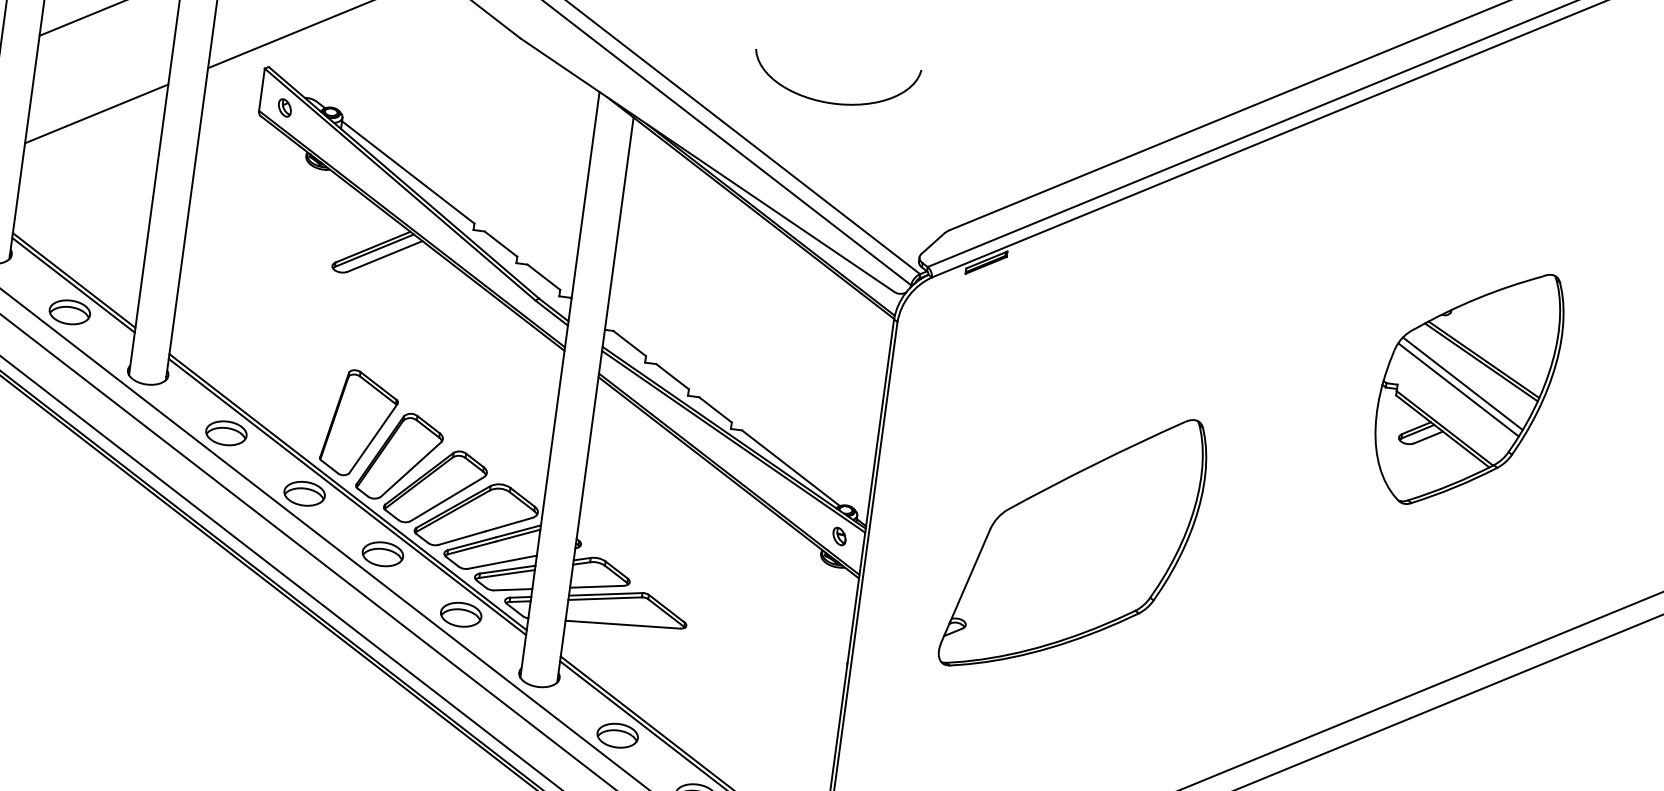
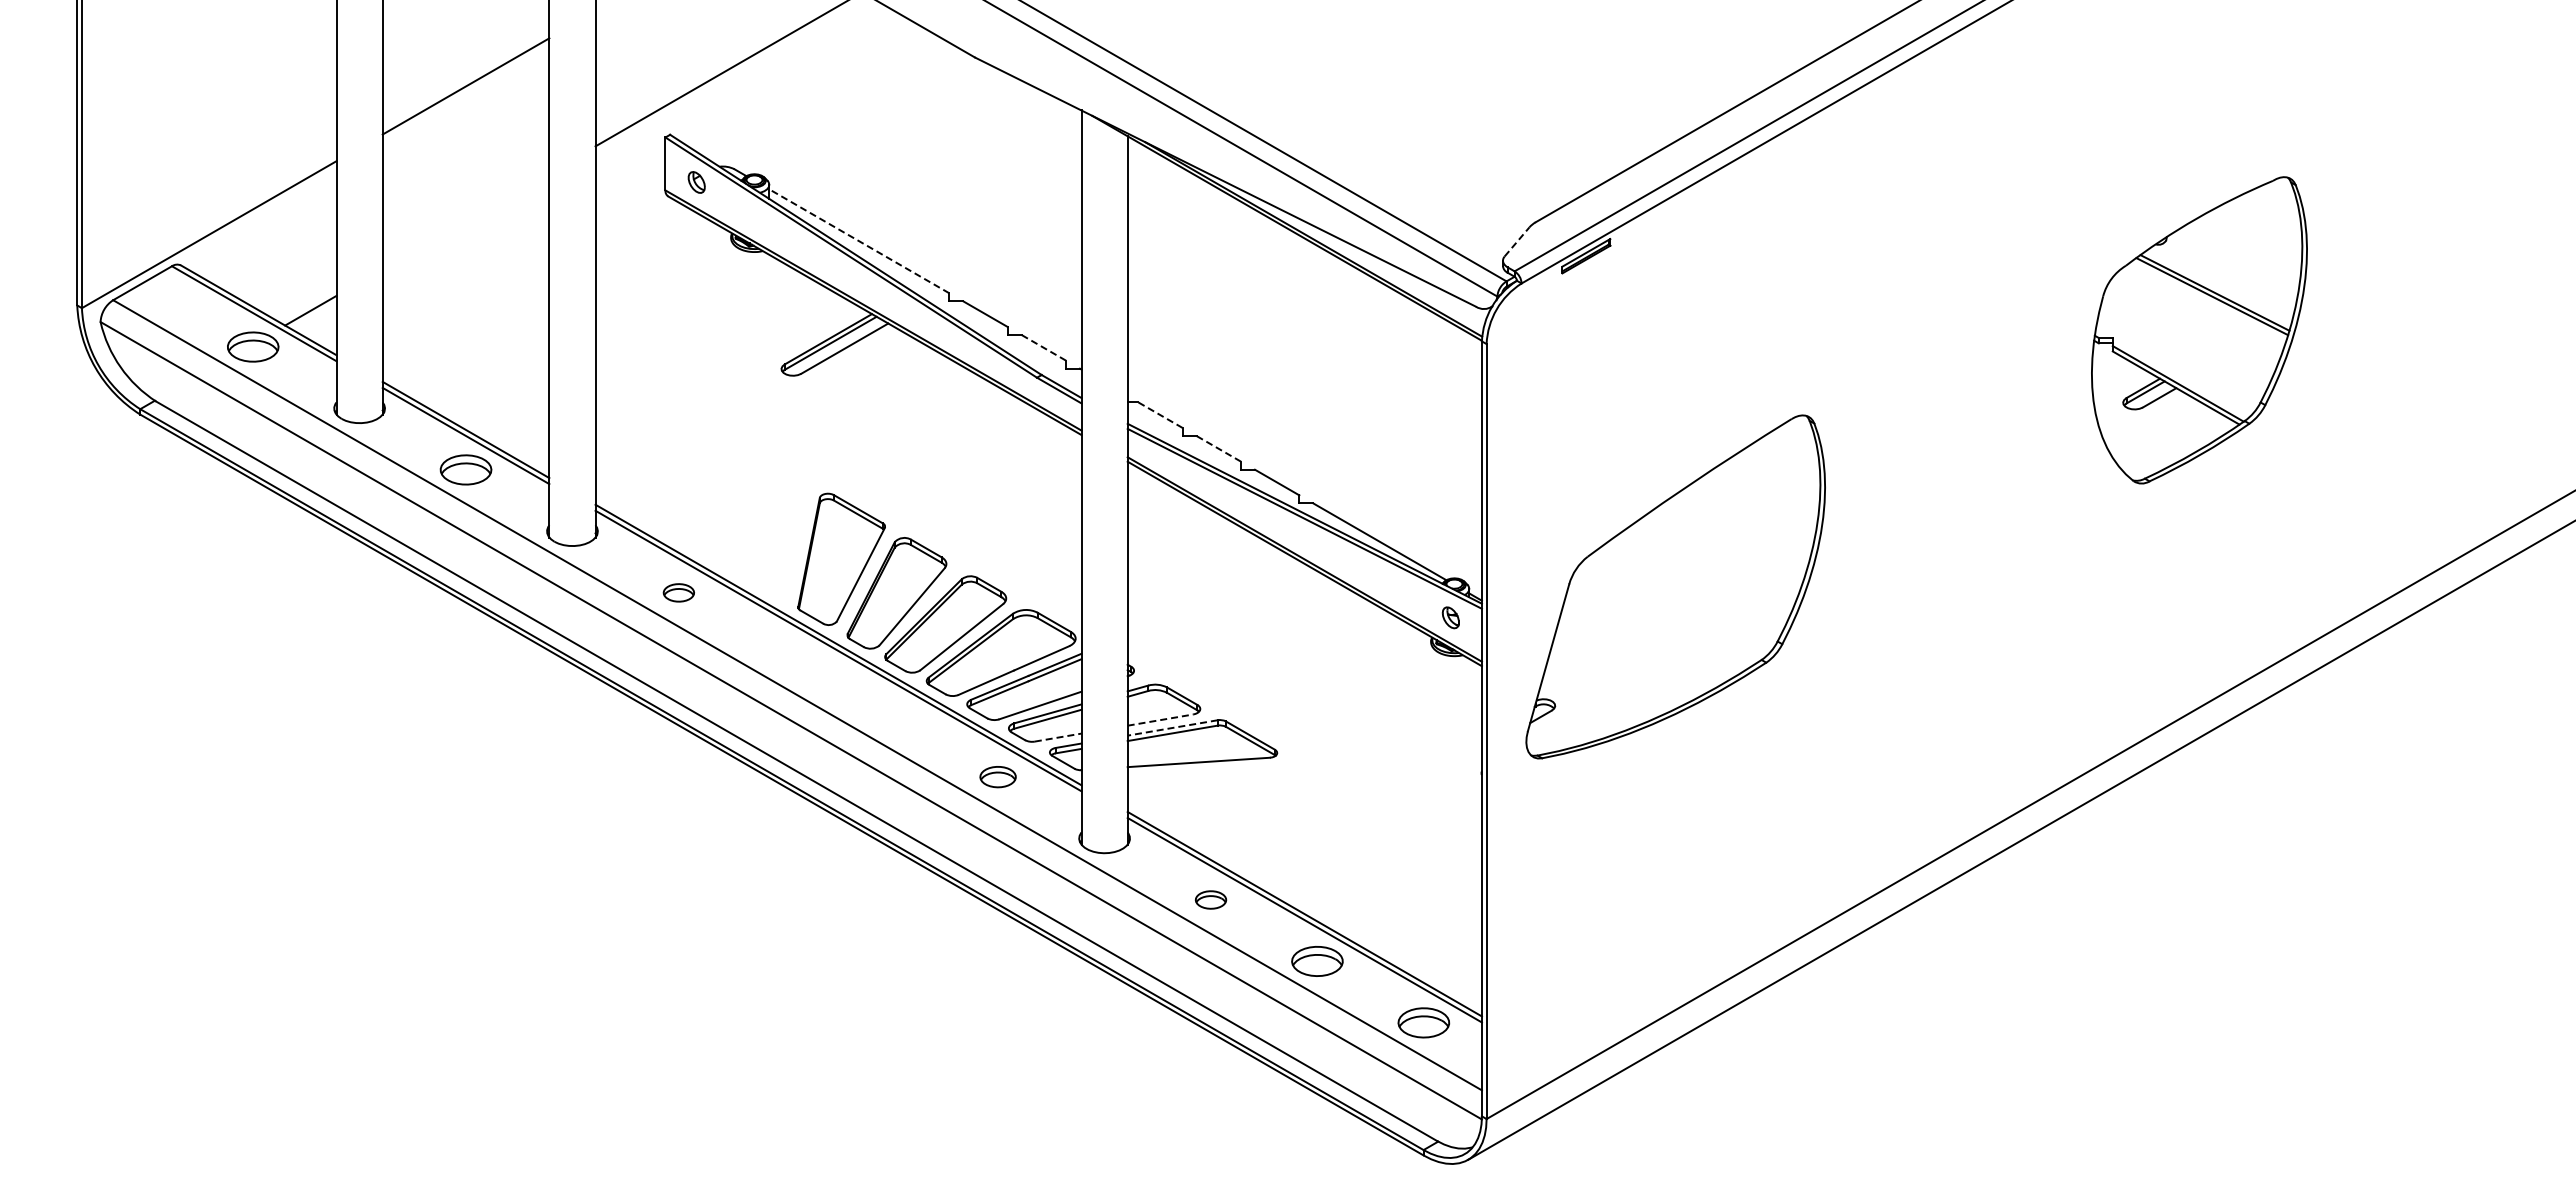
curve: (832, 102) -> (1370, 84), removed
line: (96, 114) -> (465, 221), removed
line: (408, 172) -> (859, 241), solid -> dashed
line: (933, 243) -> (1517, 241), solid -> dashed
line: (543, 276) -> (1043, 347), solid -> dashed
line: (629, 343) -> (1160, 415), solid -> dashed
line: (672, 376) -> (1218, 448), solid -> dashed
line: (1462, 383) -> (2192, 325), removed
line: (1458, 389) -> (2188, 333), removed
part: (226, 433) -> (678, 592), size x0.6
part: (304, 493) -> (785, 653), removed
part: (1074, 542) -> (1675, 586), moved
part: (382, 554) -> (891, 715), removed
line: (596, 587) -> (1160, 720), solid -> dashed
line: (513, 589) -> (1058, 737), solid -> dashed
line: (605, 593) -> (1172, 727), solid -> dashed
part: (460, 614) -> (997, 776), size x0.7
part: (617, 735) -> (1210, 899), size x0.6

